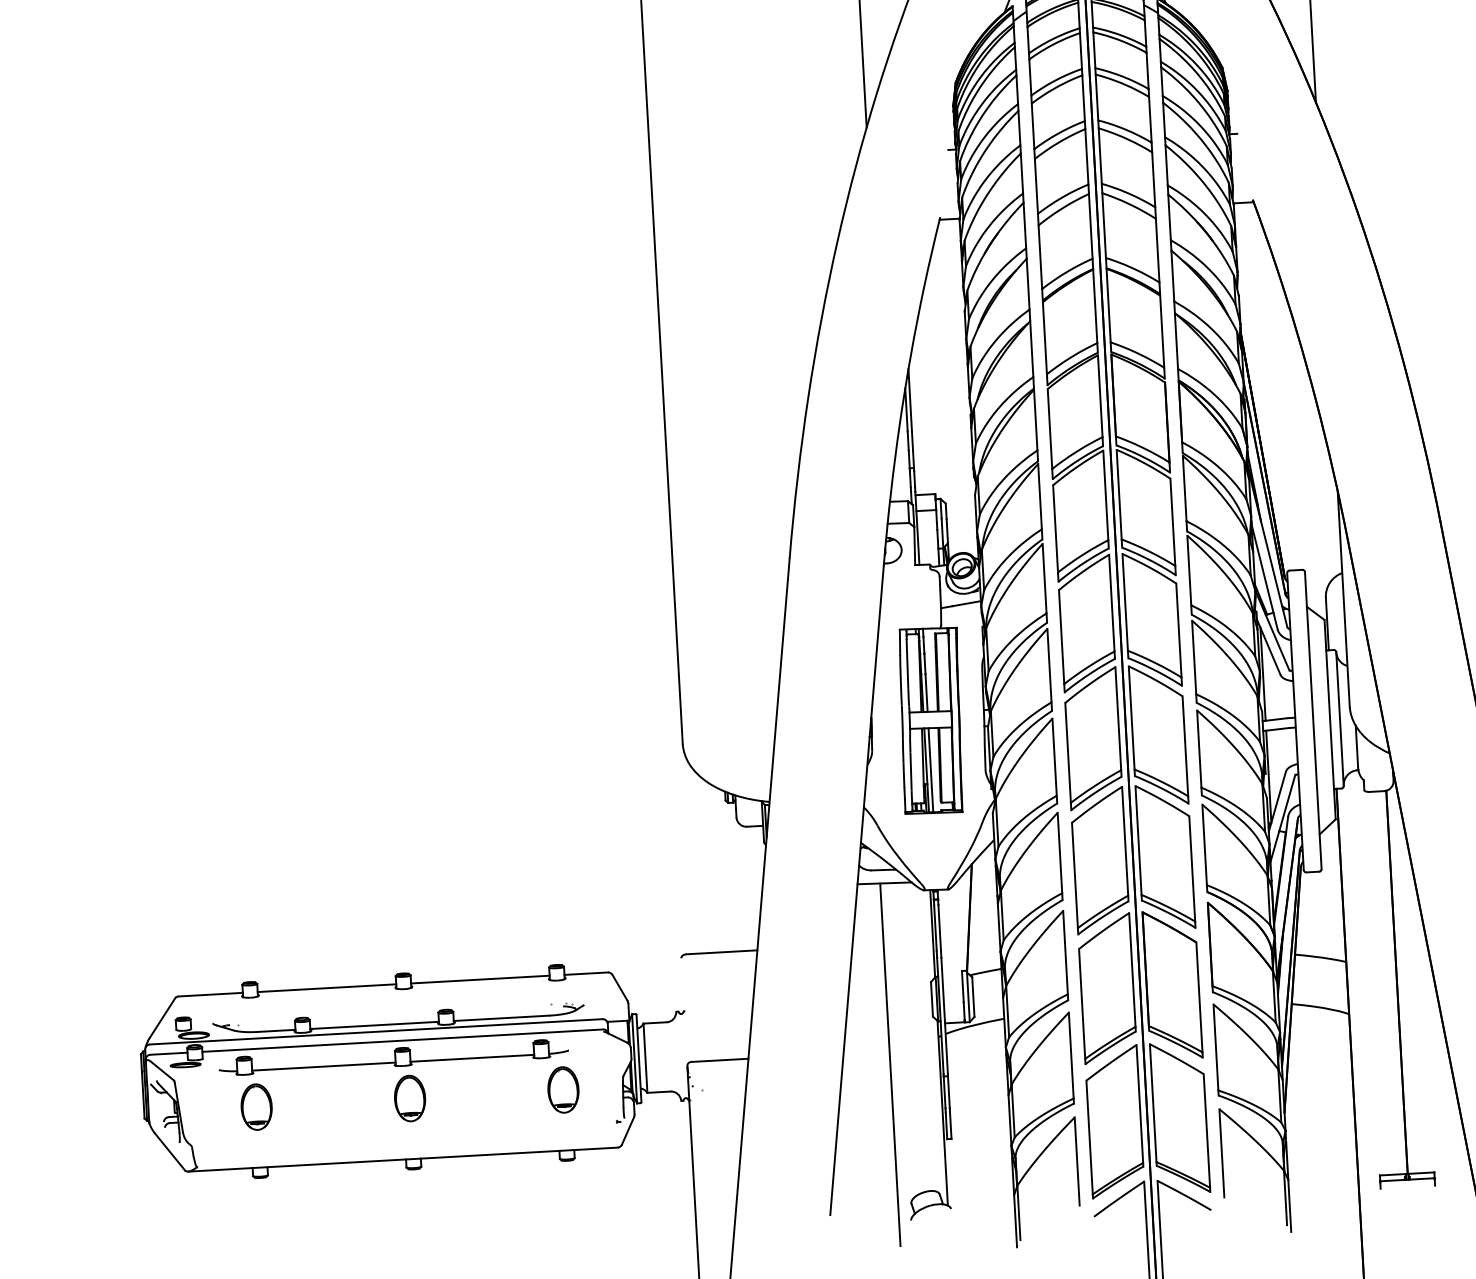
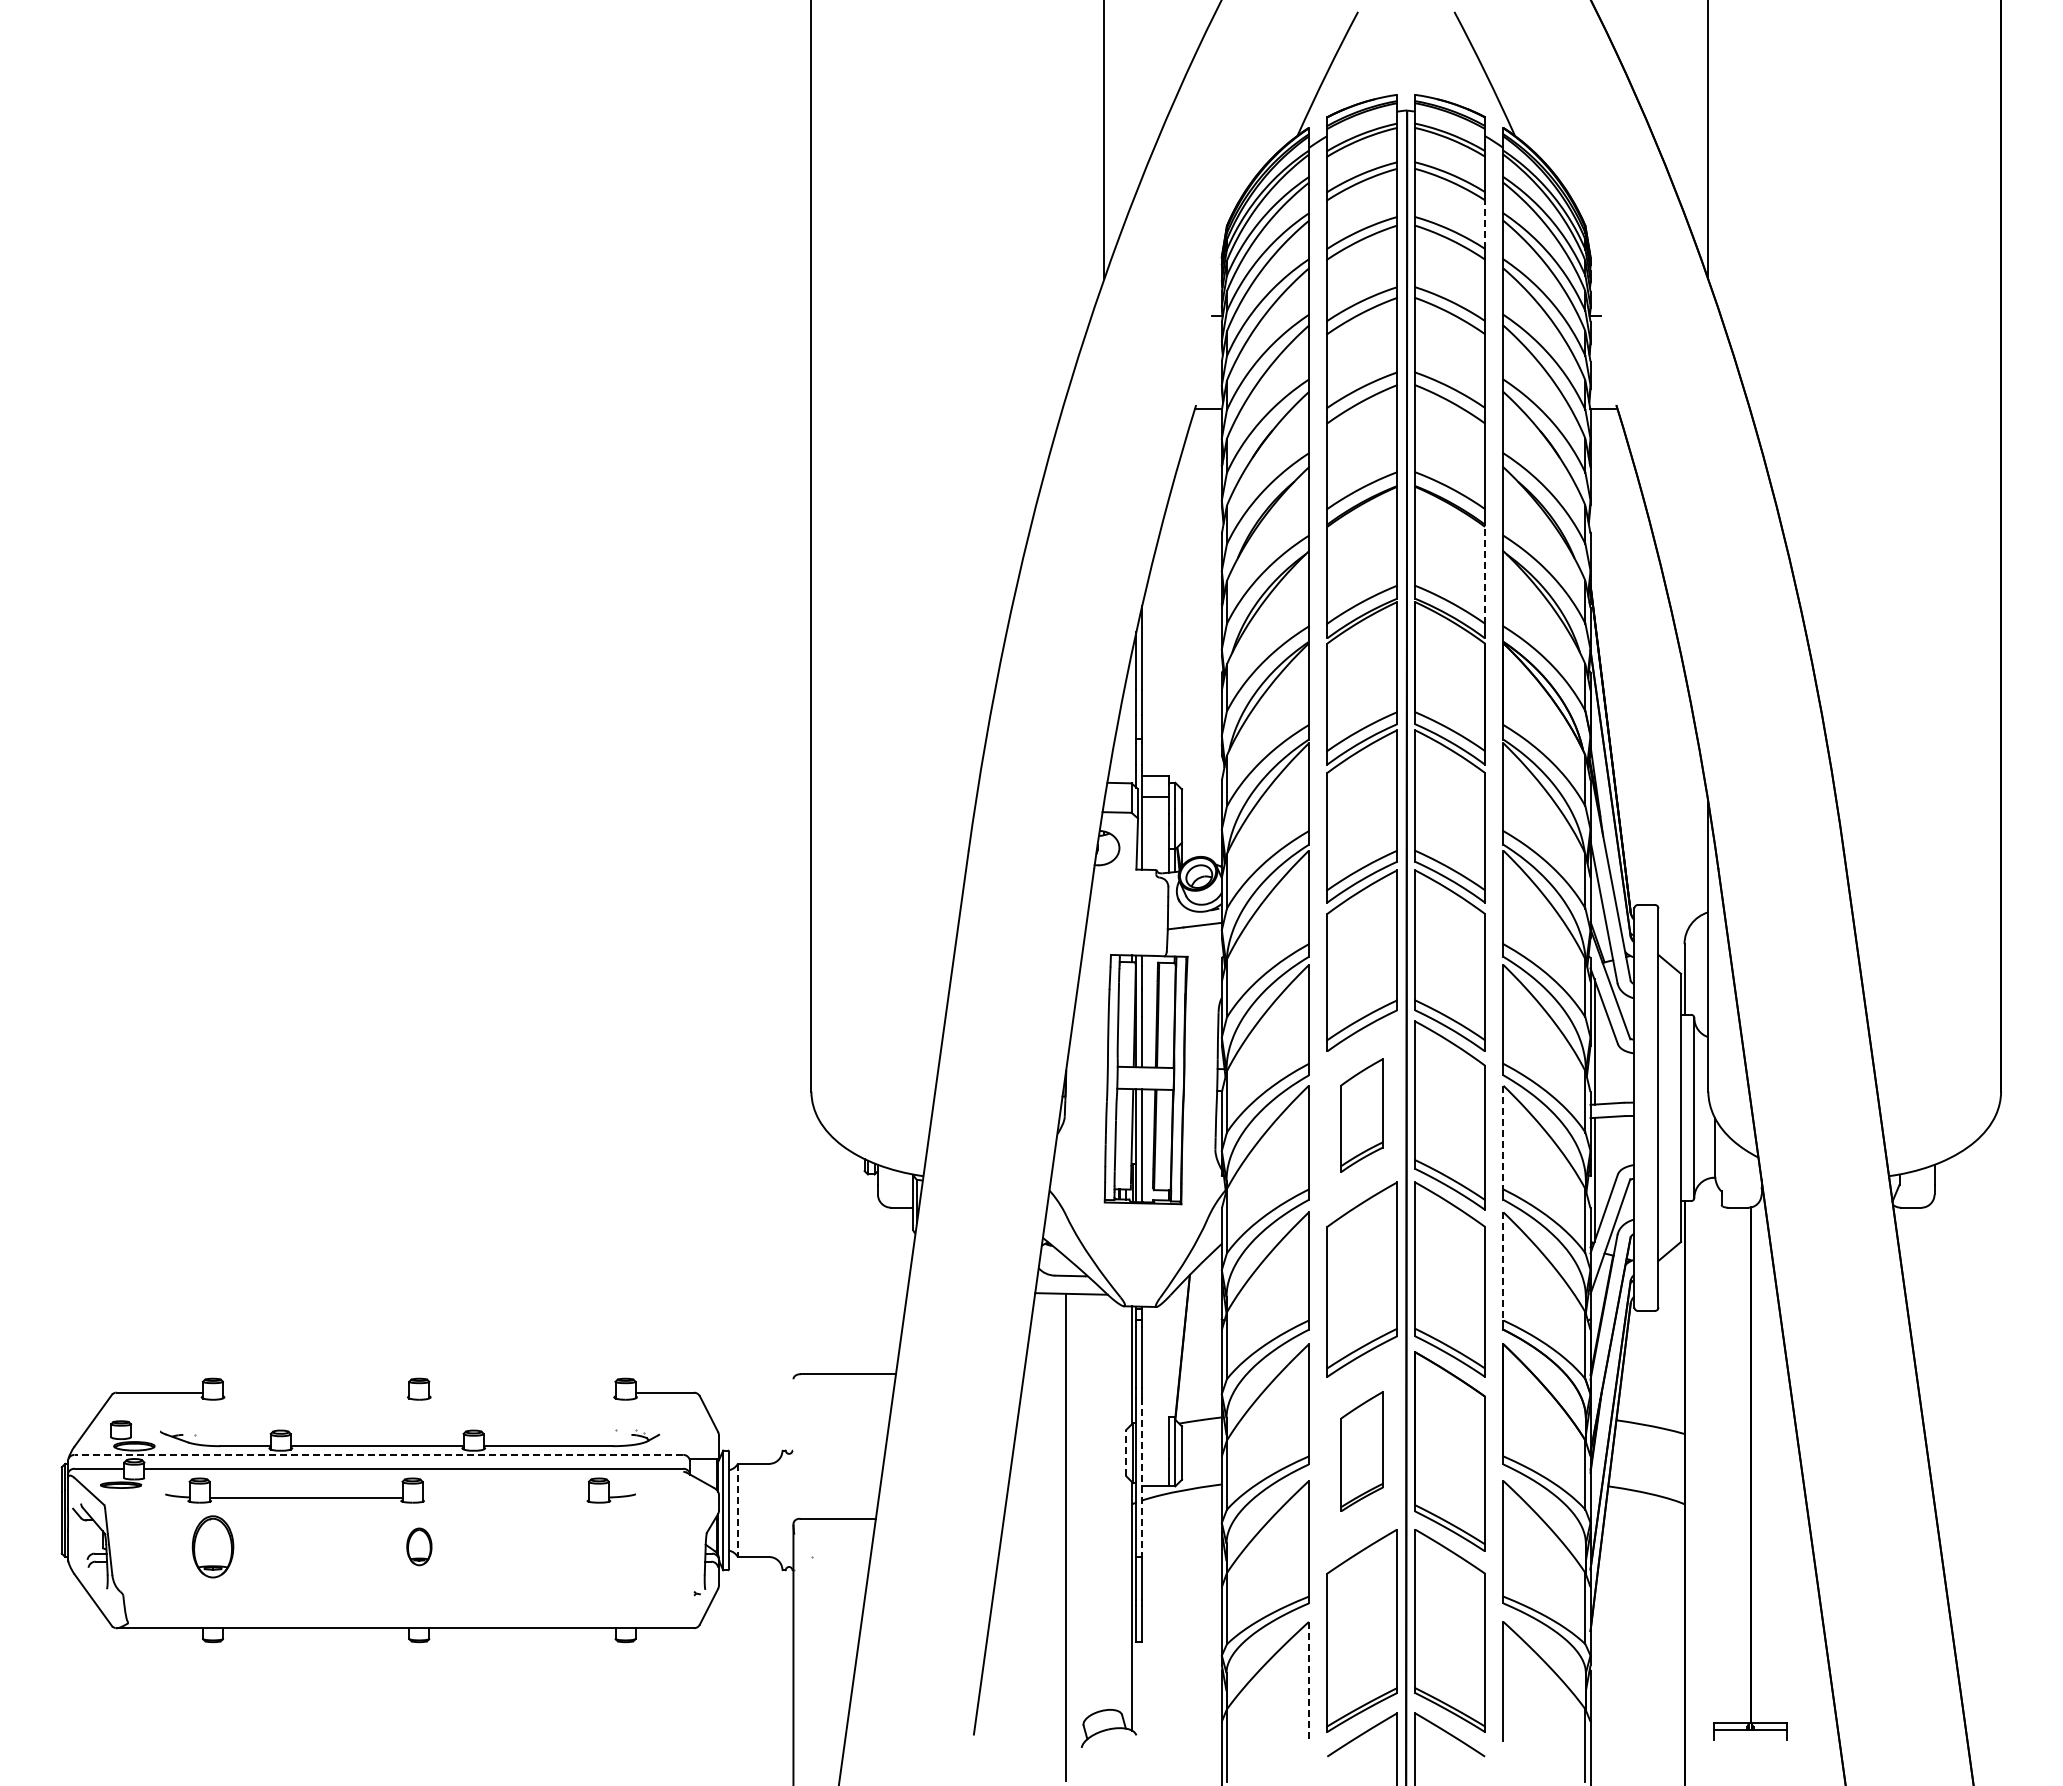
line: (1147, 70) -> (1485, 224), solid -> dashed
line: (1162, 331) -> (1485, 574), solid -> dashed
part: (1092, 738) -> (1361, 1115), size x0.6
line: (1199, 749) -> (1503, 1137), solid -> dashed
line: (1204, 844) -> (1503, 1266), solid -> dashed
line: (480, 979) -> (522, 1392), removed
line: (327, 988) -> (316, 1392), removed
part: (1106, 988) -> (1361, 1451), size x0.6
line: (932, 998) -> (1126, 1452), solid -> dashed
line: (944, 1016) -> (1142, 1476), solid -> dashed
line: (375, 1031) -> (378, 1454), solid -> dashed
line: (472, 1058) -> (505, 1497), removed
line: (645, 1059) -> (737, 1511), solid -> dashed
part: (563, 1089) -> (625, 1546), removed
part: (410, 1098) -> (419, 1546), size x0.6
line: (1076, 1161) -> (1308, 1681), solid -> dashed

